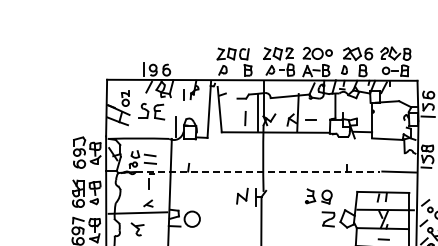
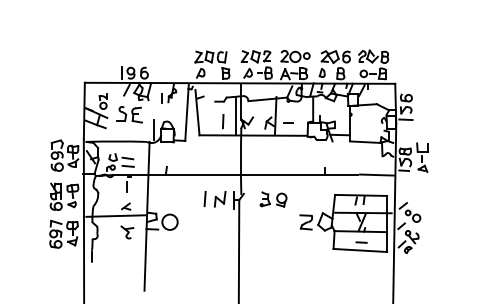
line: (257, 172) -> (235, 175), dashed -> solid
line: (226, 195) -> (204, 198), added
part: (318, 196) -> (273, 199), moved
part: (137, 229) -> (127, 232), moved

